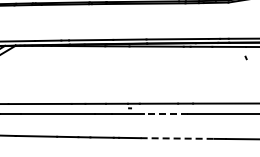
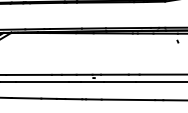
line: (166, 114) -> (120, 82), dashed -> solid
line: (178, 138) -> (129, 99), dashed -> solid

